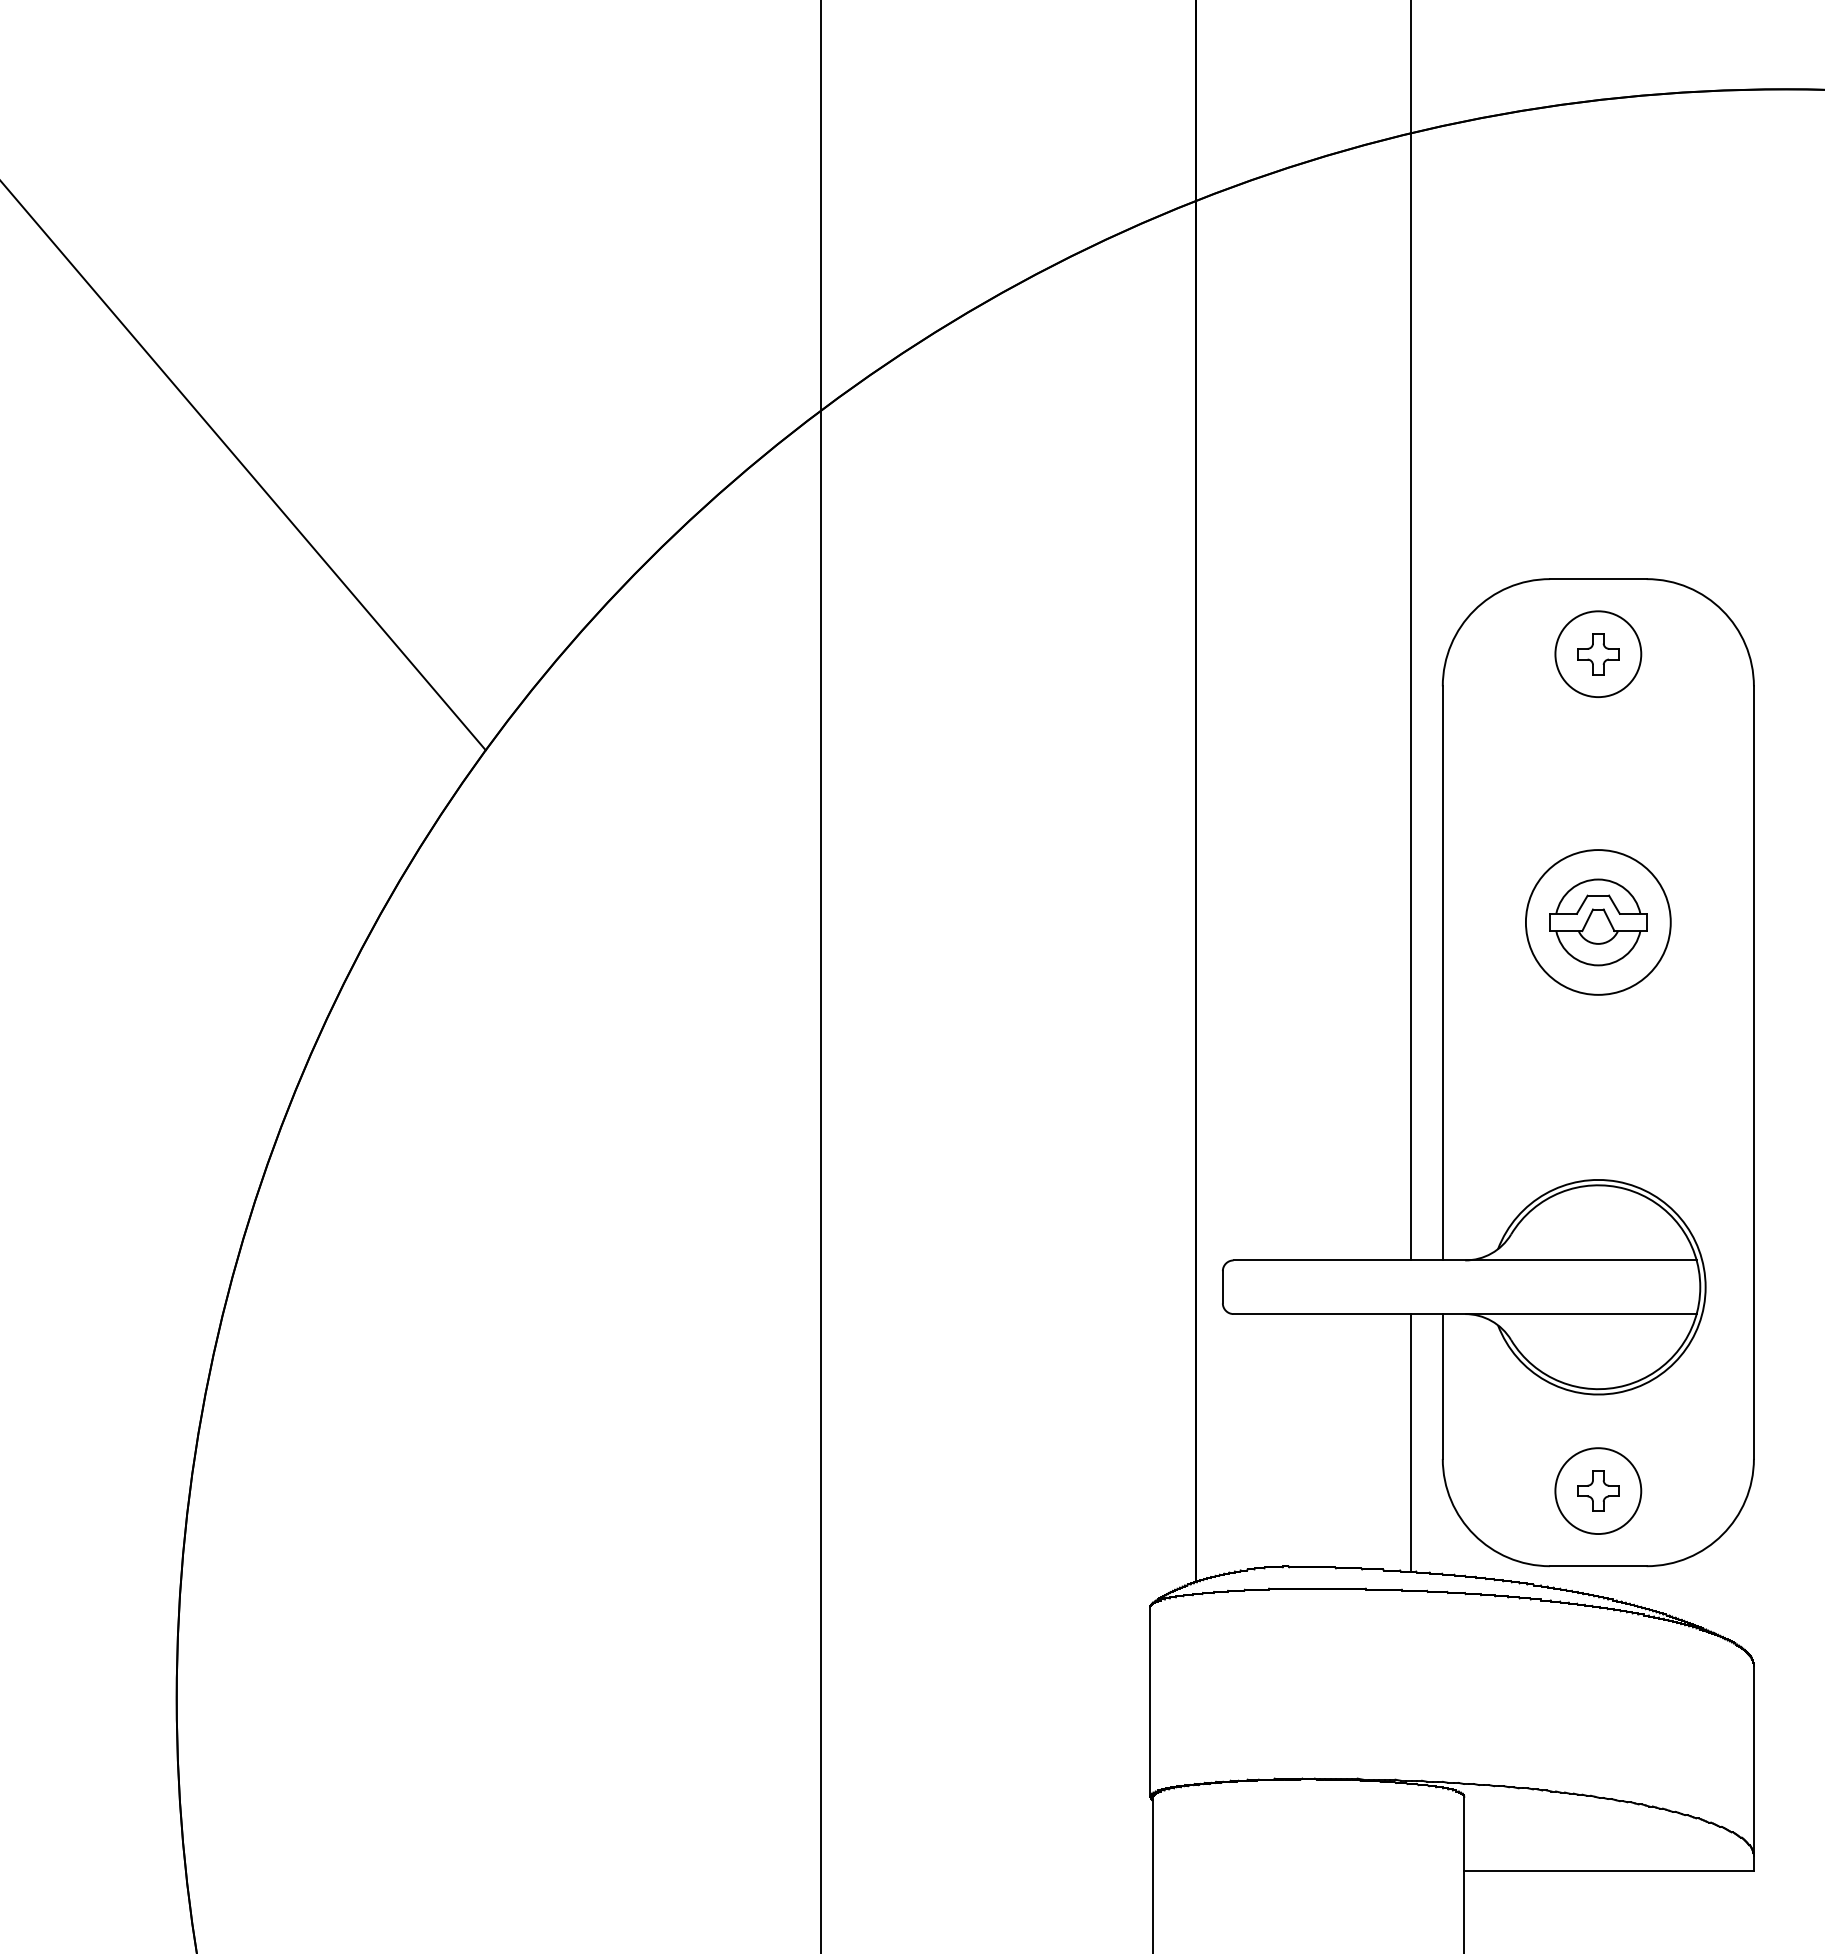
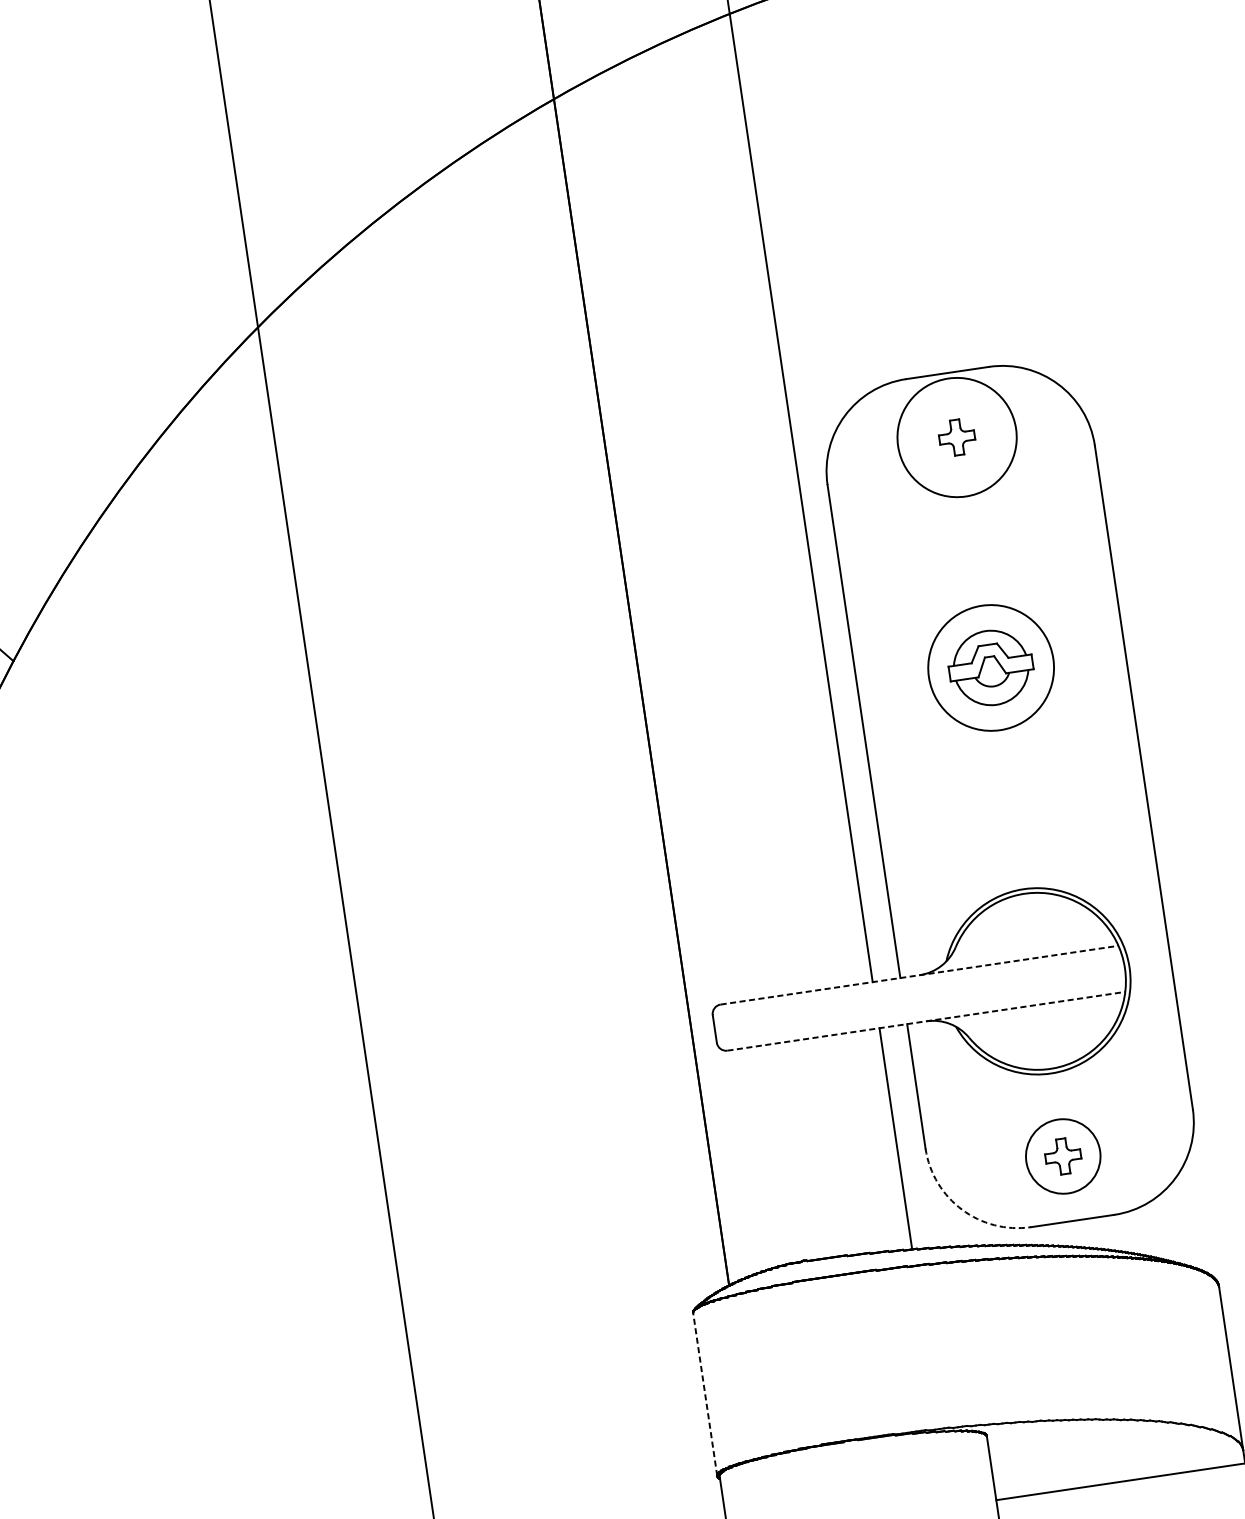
circle: (1598, 654) -> (957, 437), size x1.6
line: (1465, 1260) -> (919, 975), solid -> dashed
line: (1465, 1314) -> (926, 1021), solid -> dashed
arc: (1474, 1534) -> (962, 1209), solid -> dashed
line: (1150, 1701) -> (705, 1394), solid -> dashed

